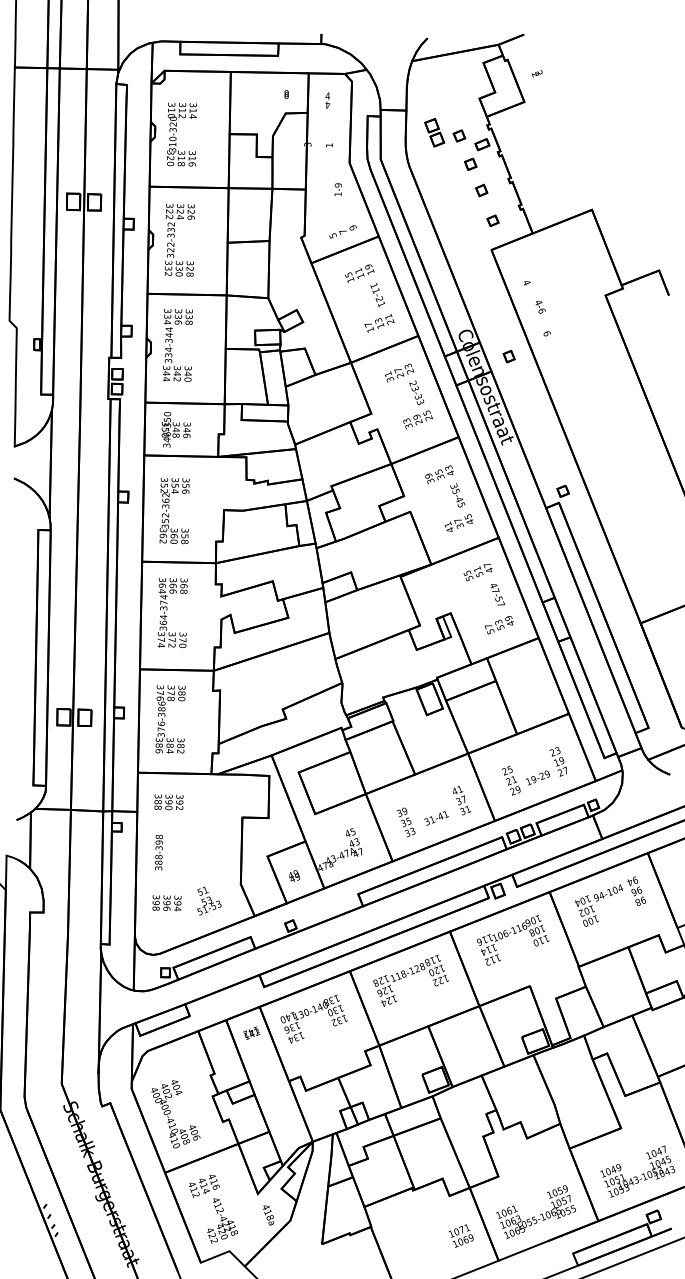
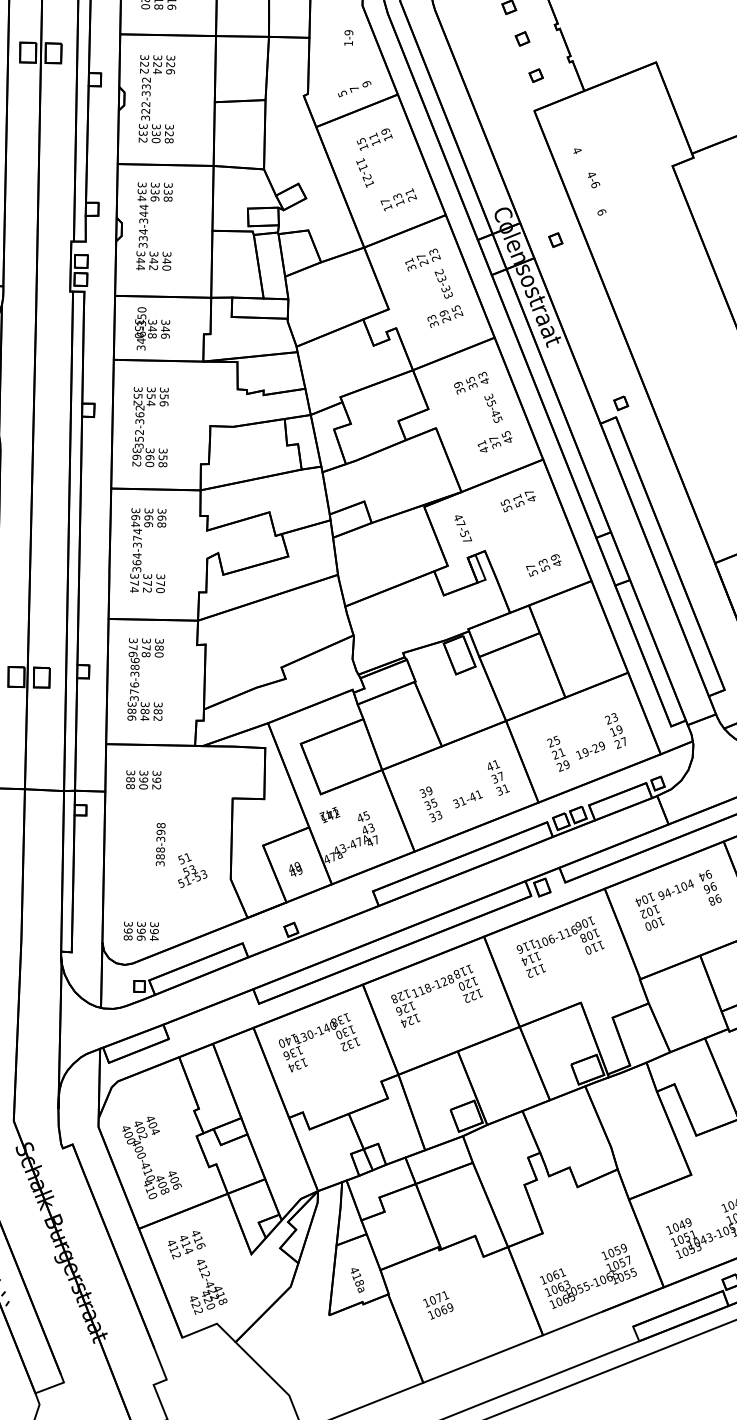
text: (377, 295) -> (364, 173), moved
text: (497, 594) -> (462, 528), moved
text: (158, 852) -> (160, 844), moved
text: (209, 900) -> (192, 869), moved
text: (166, 903) -> (140, 931), moved
text: (251, 1032) -> (329, 814), moved
text: (268, 1215) -> (357, 1280), moved
text: (460, 1235) -> (437, 1304), moved

